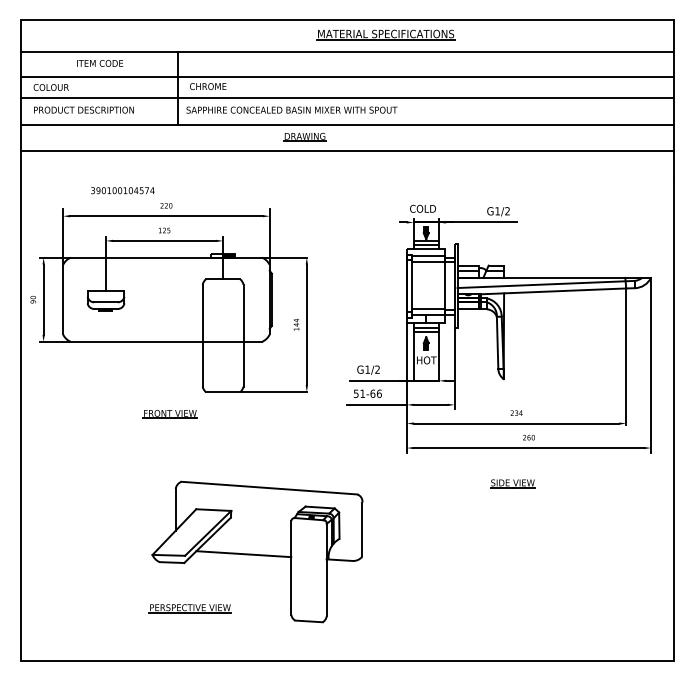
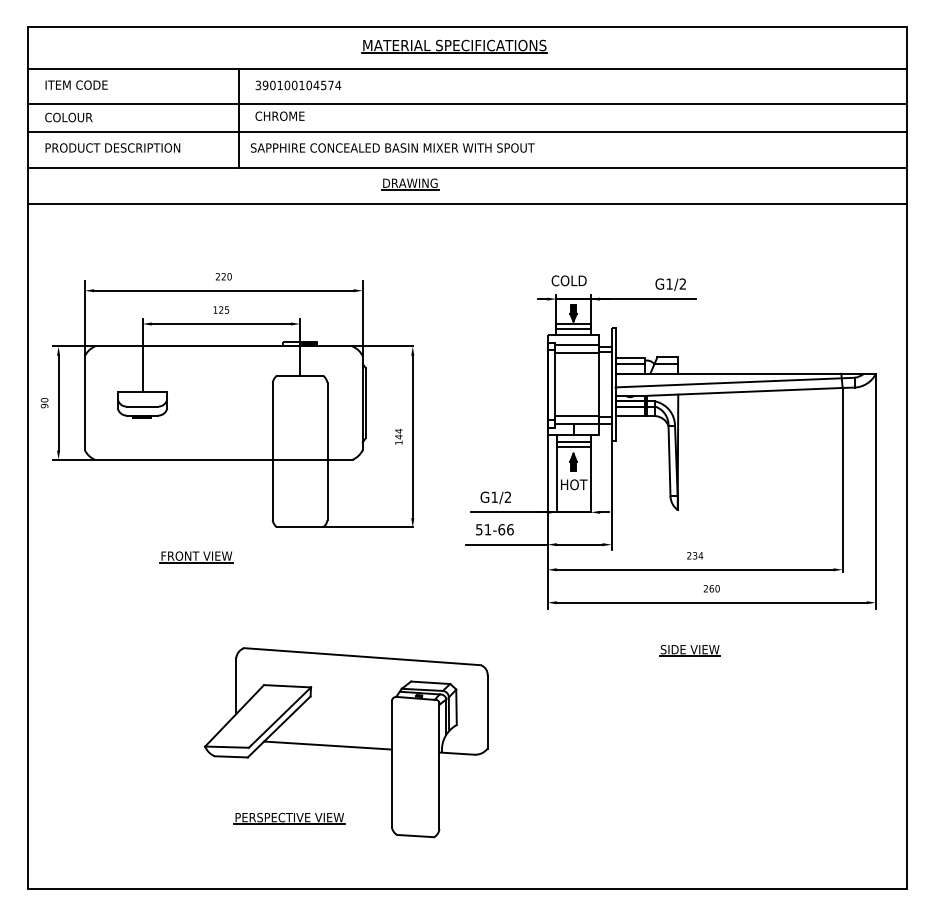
part: (385, 34) -> (454, 46), moved
text: (100, 63) -> (77, 85), moved
text: (122, 190) -> (297, 85), moved
part: (169, 414) -> (195, 557), moved
part: (189, 608) -> (288, 818), moved

